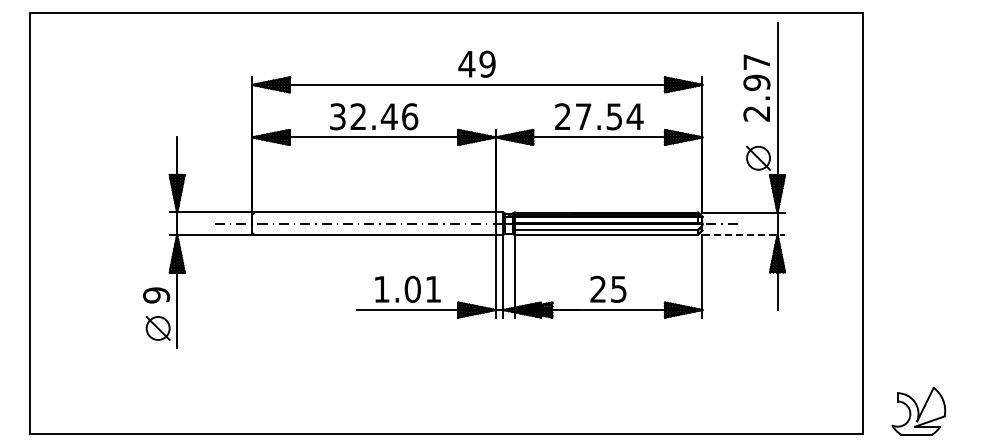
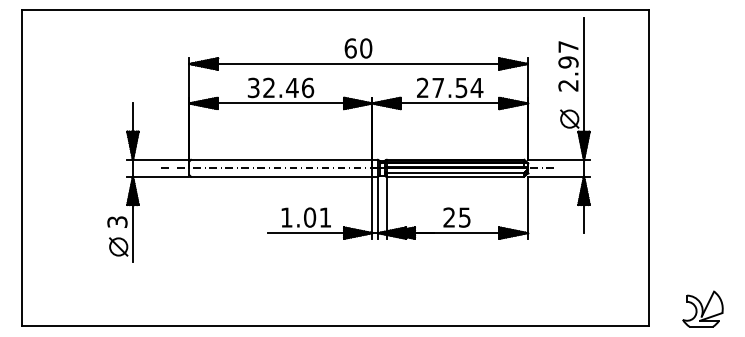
text: (476, 63) -> (357, 47), 49 -> 60
line: (744, 234) -> (559, 176), dashed -> solid
text: (156, 295) -> (117, 222), 9 -> 3
part: (918, 410) -> (702, 308), moved

